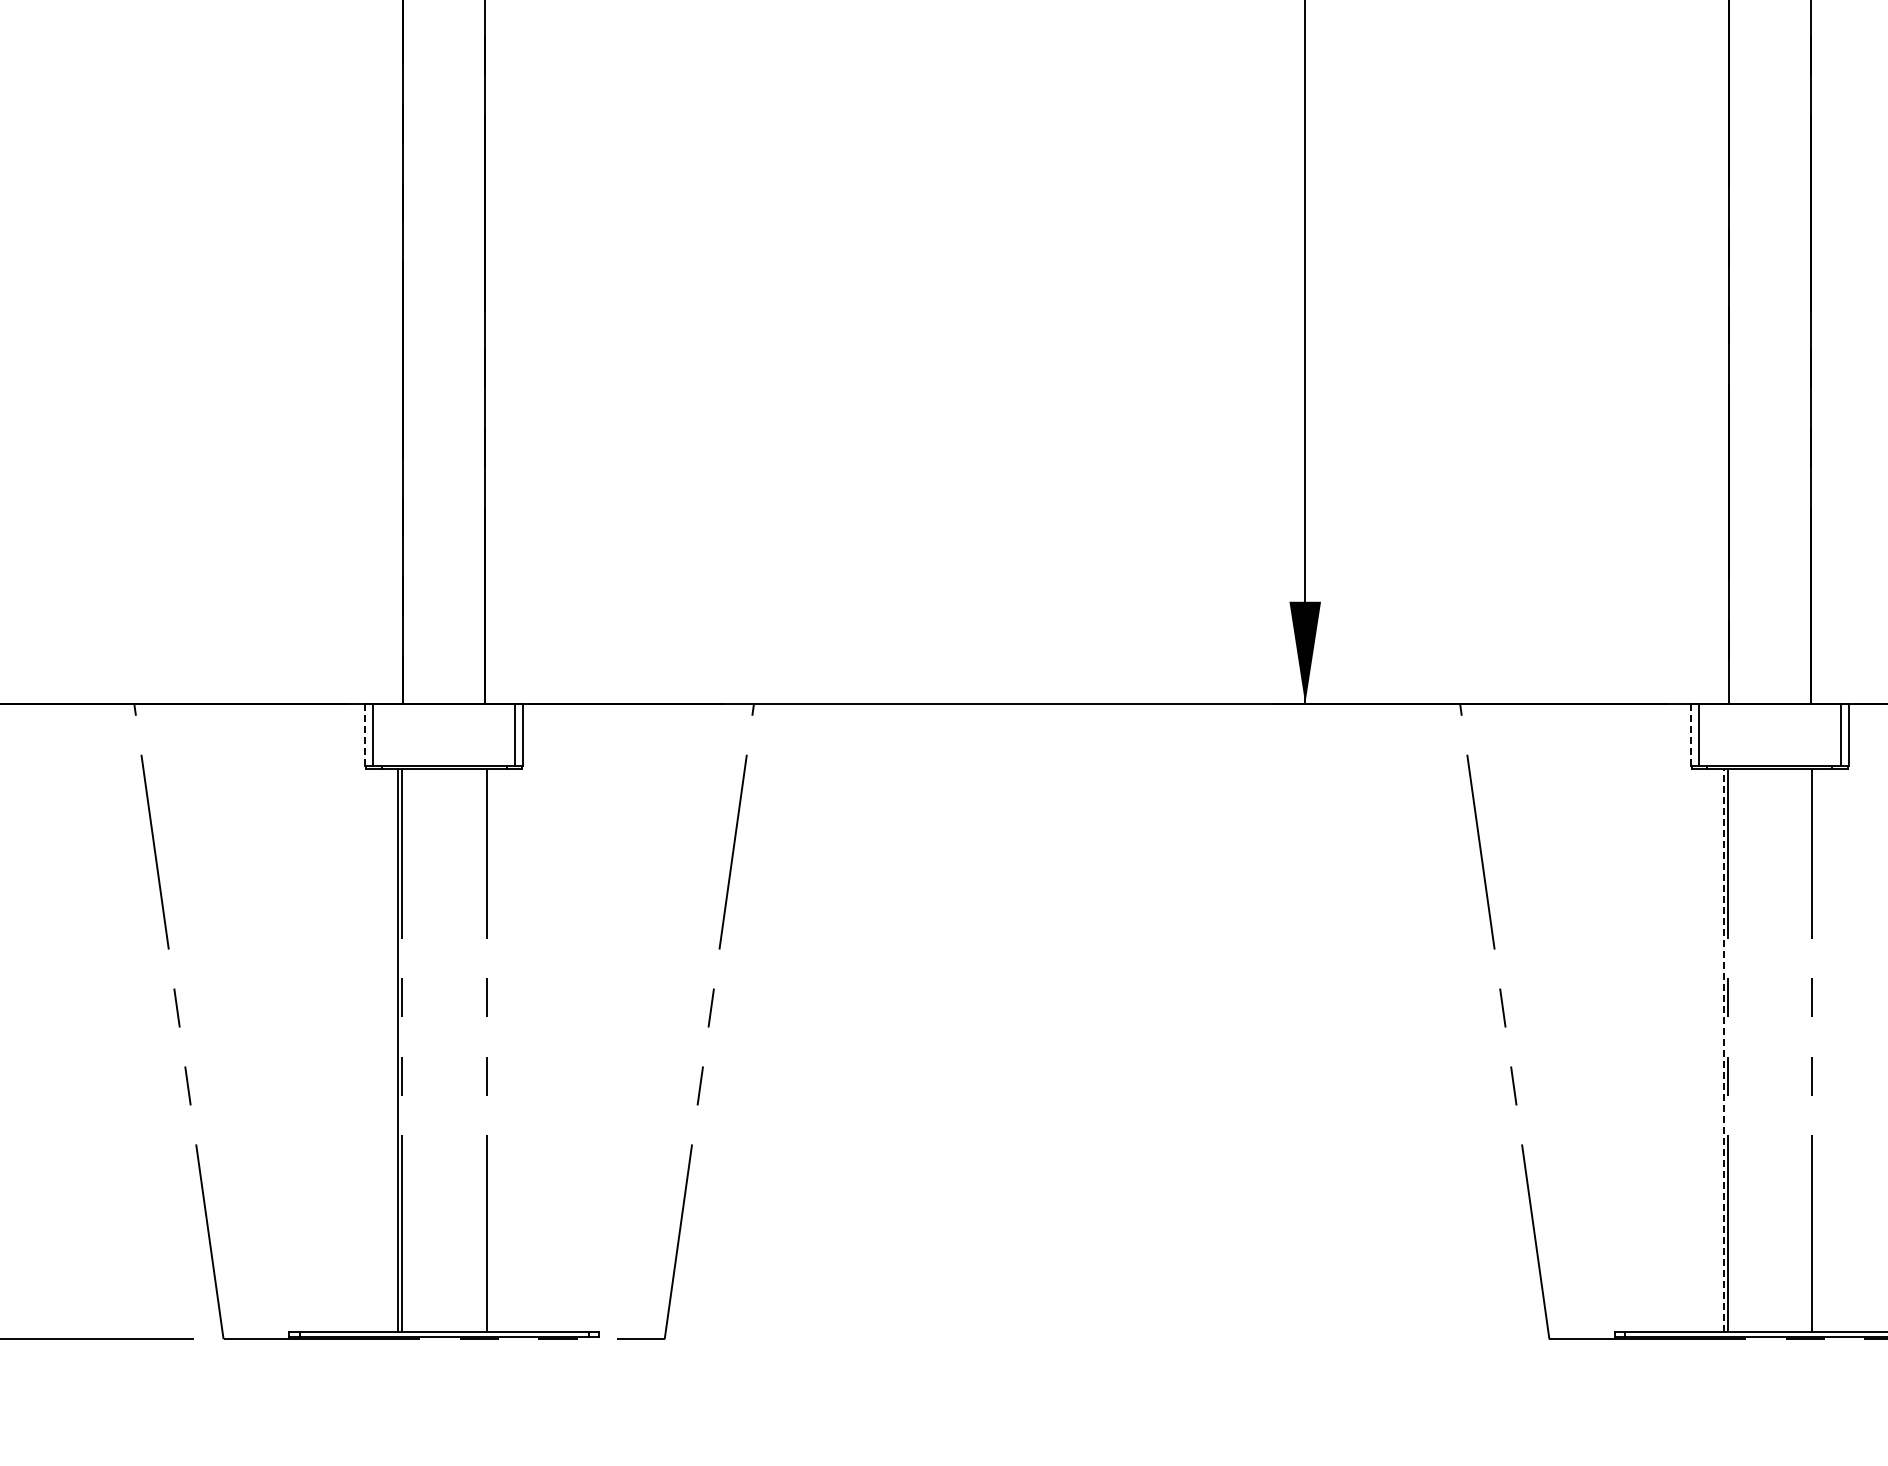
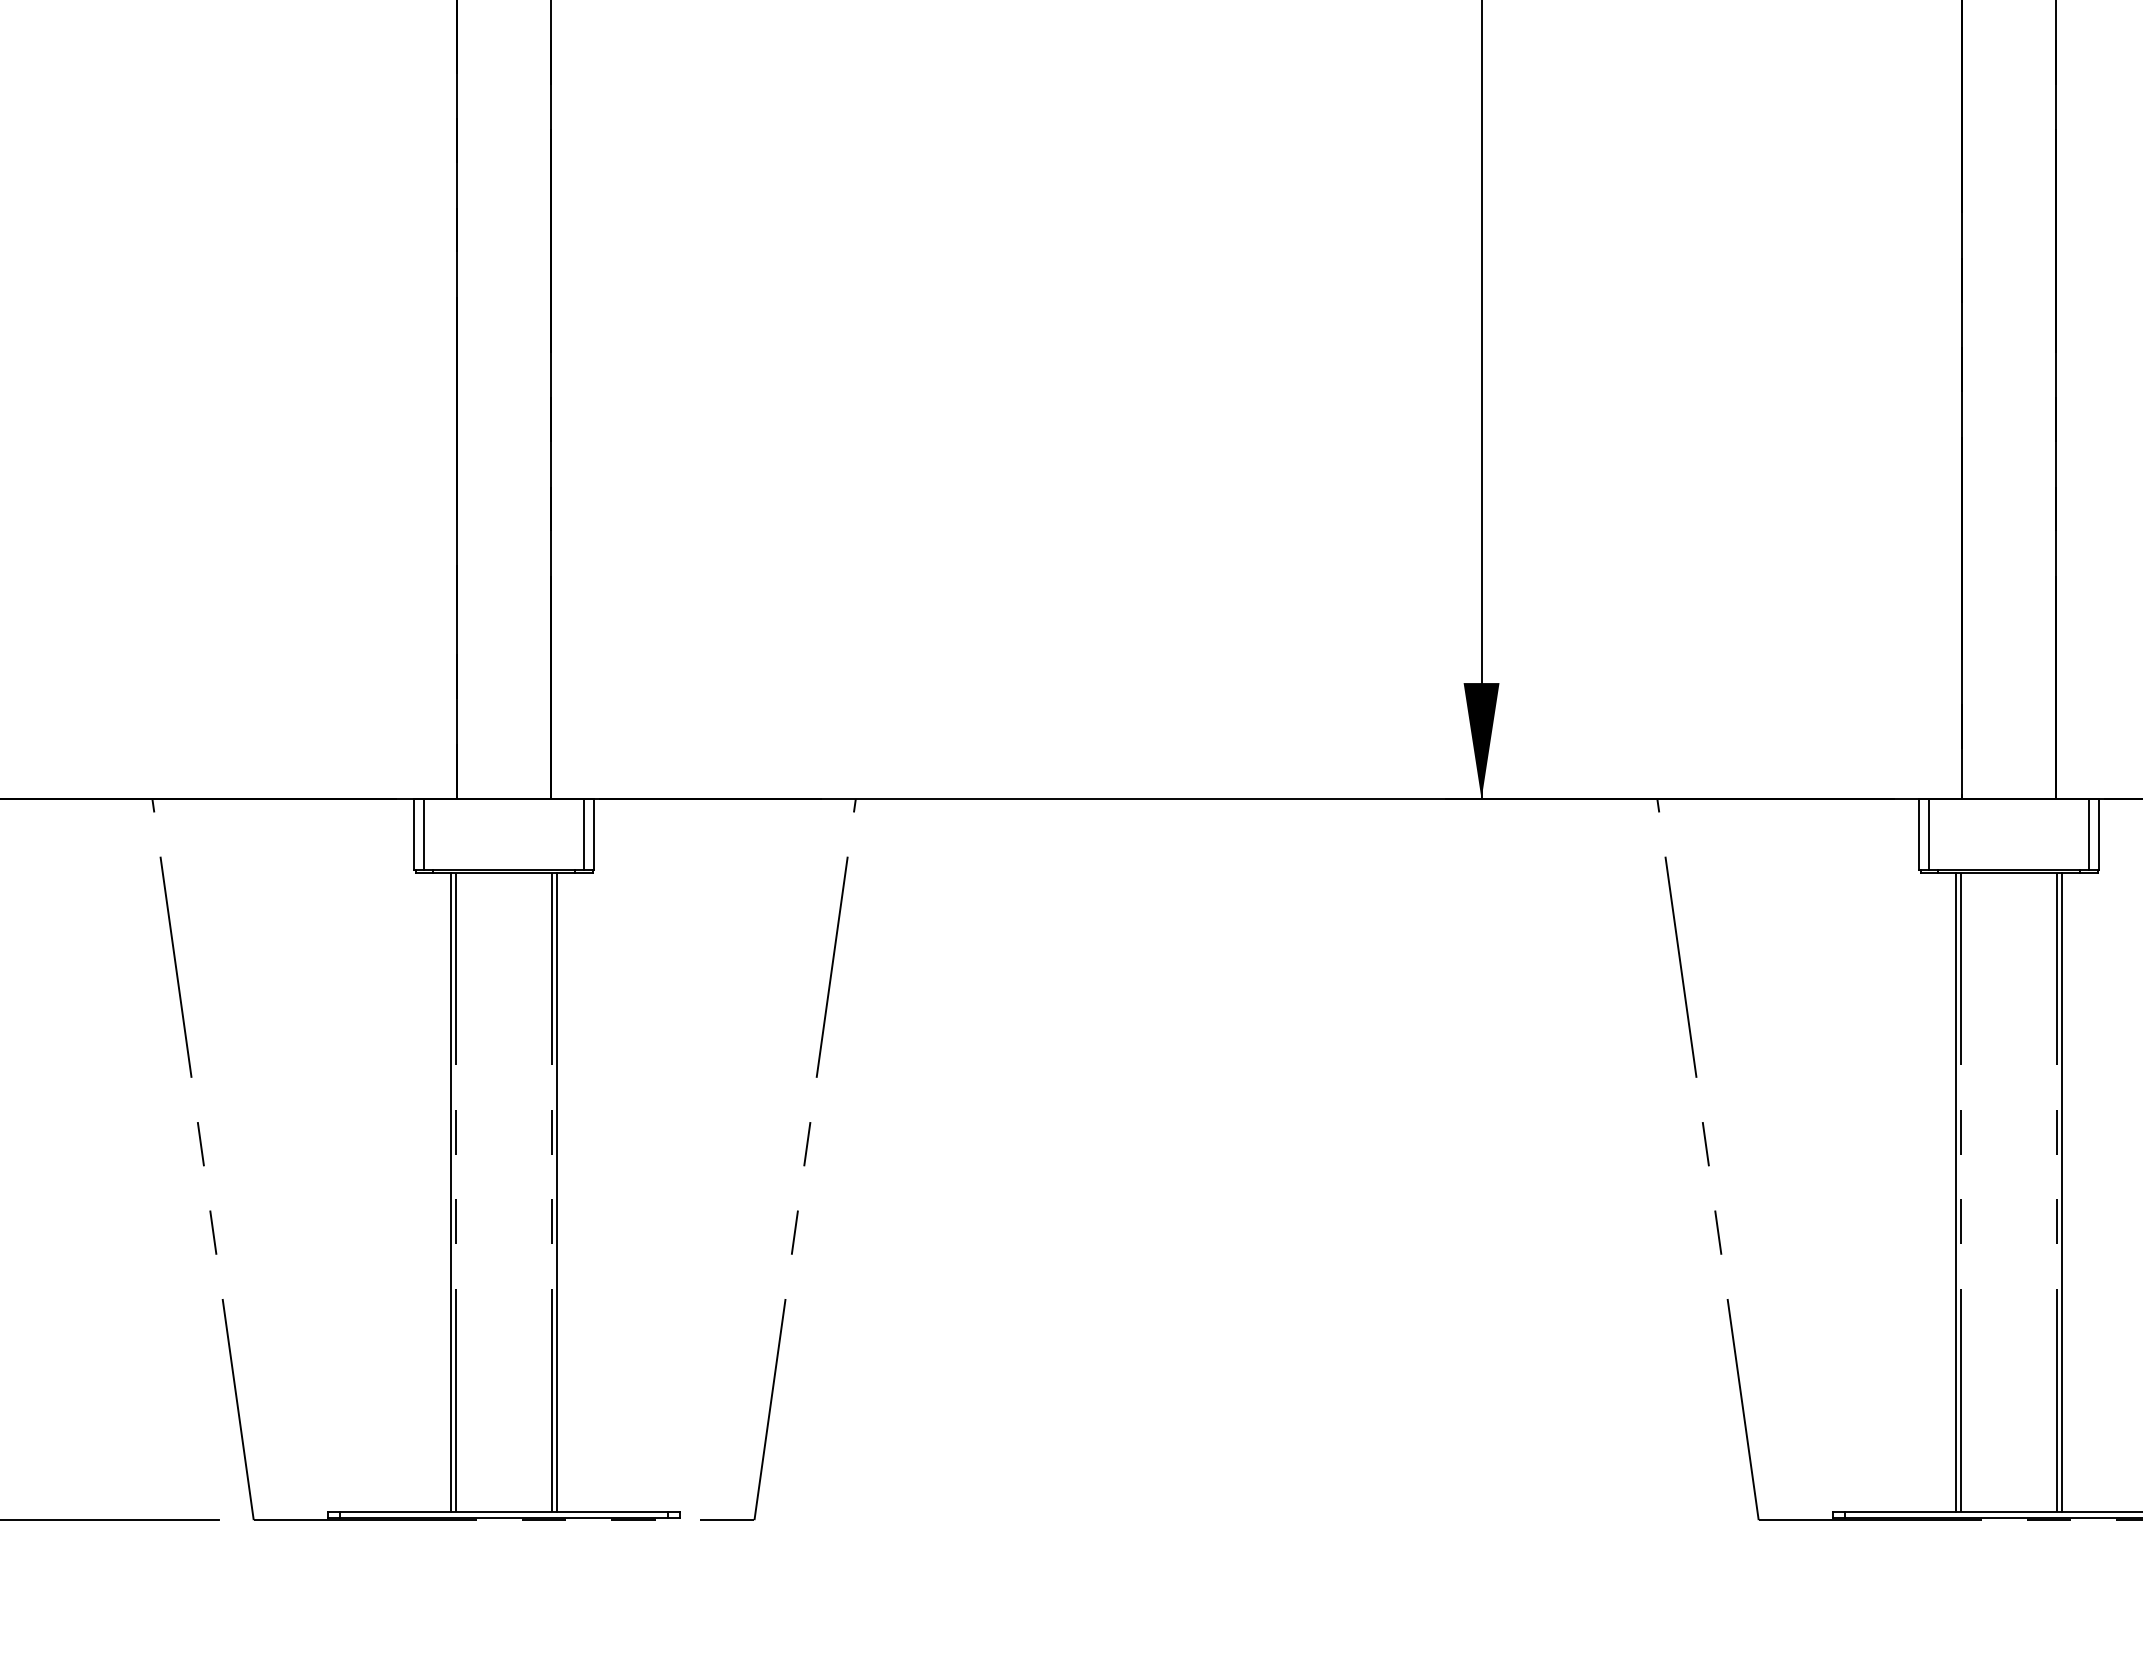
line: (365, 735) -> (414, 834), dashed -> solid
line: (1690, 735) -> (1918, 834), dashed -> solid
line: (490, 1050) -> (556, 1192), added
line: (1723, 1050) -> (1956, 1192), dashed -> solid
line: (1816, 1050) -> (2061, 1192), added

